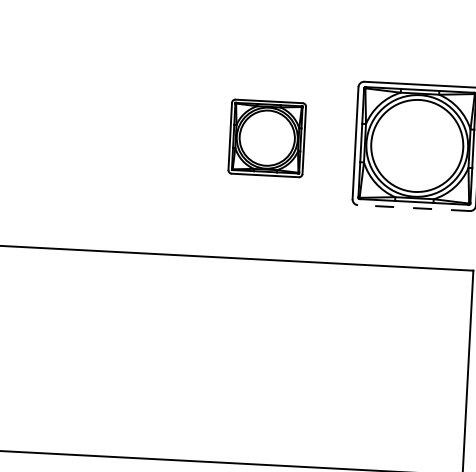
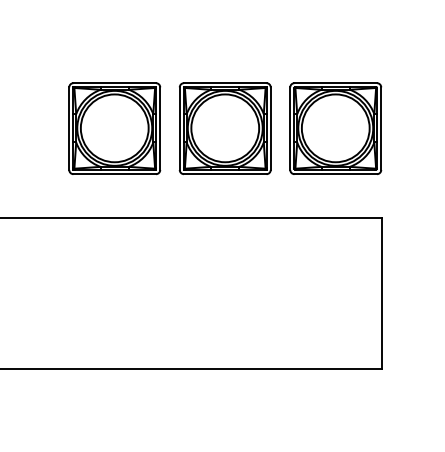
part: (117, 130) -> (114, 128), added
part: (266, 138) -> (224, 128), size x1.67
line: (413, 208) -> (335, 174), dashed -> solid

